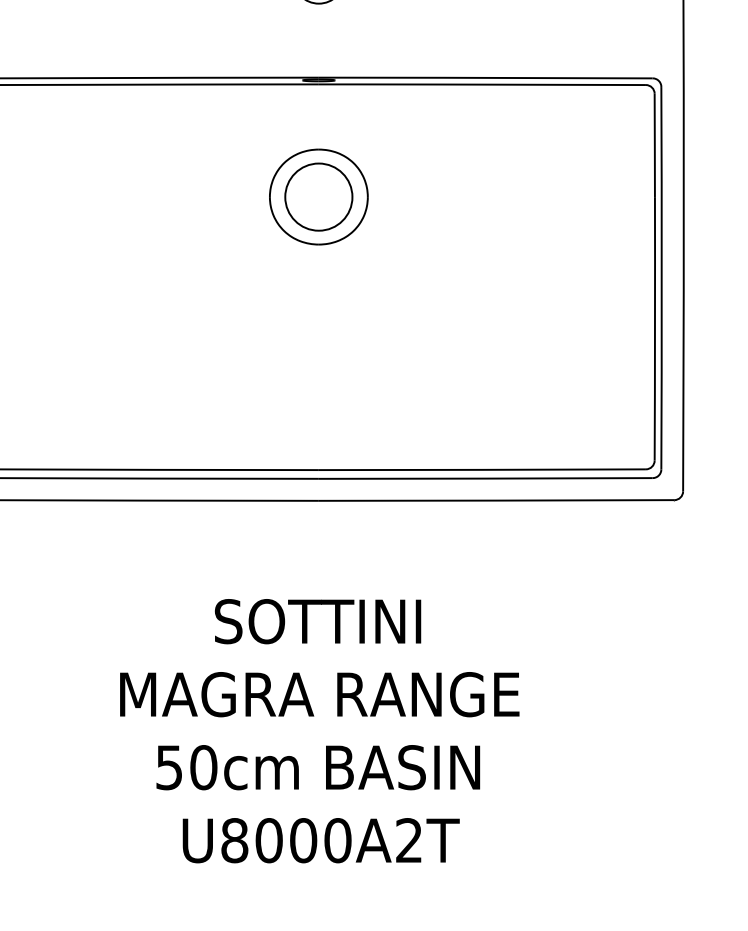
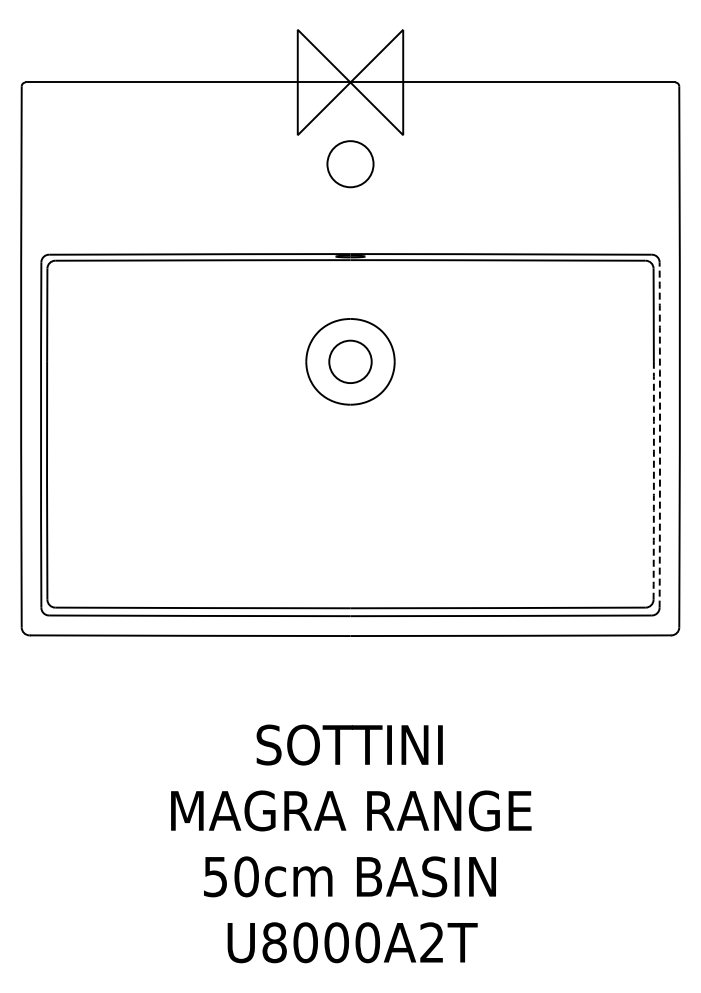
circle: (318, 196) -> (350, 361), size x0.7
arc: (661, 278) -> (659, 435), solid -> dashed
arc: (654, 328) -> (653, 480), solid -> dashed

